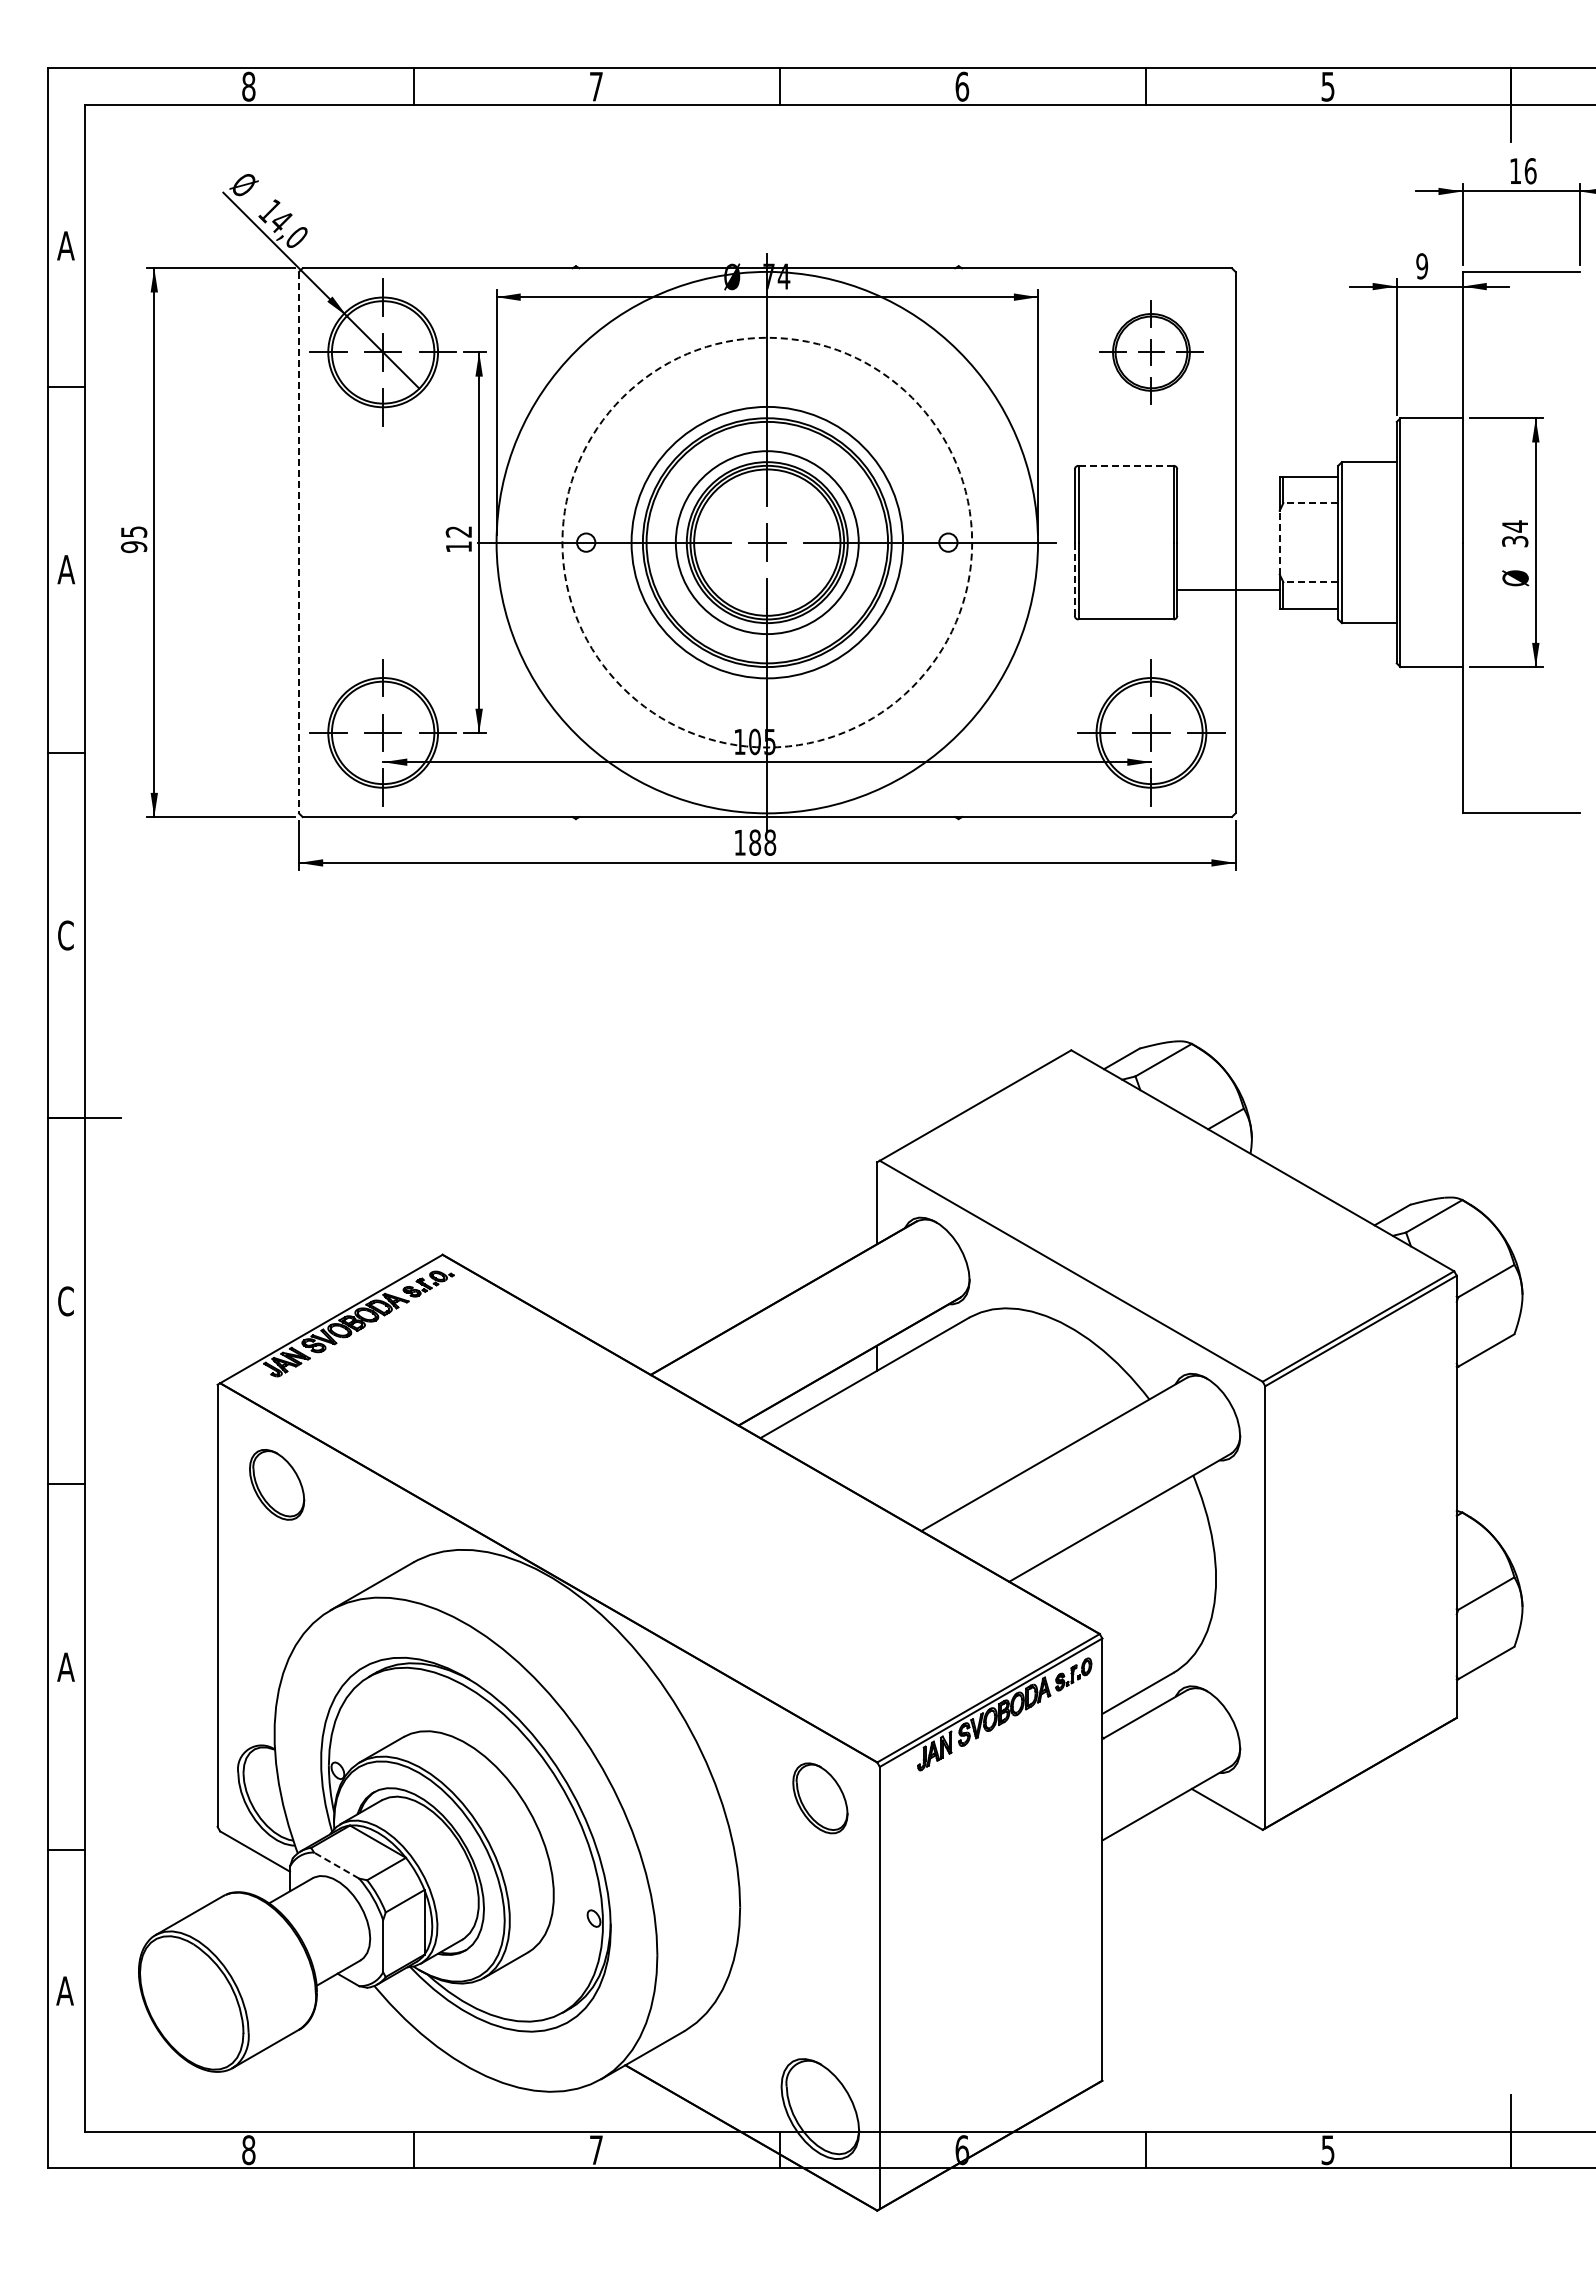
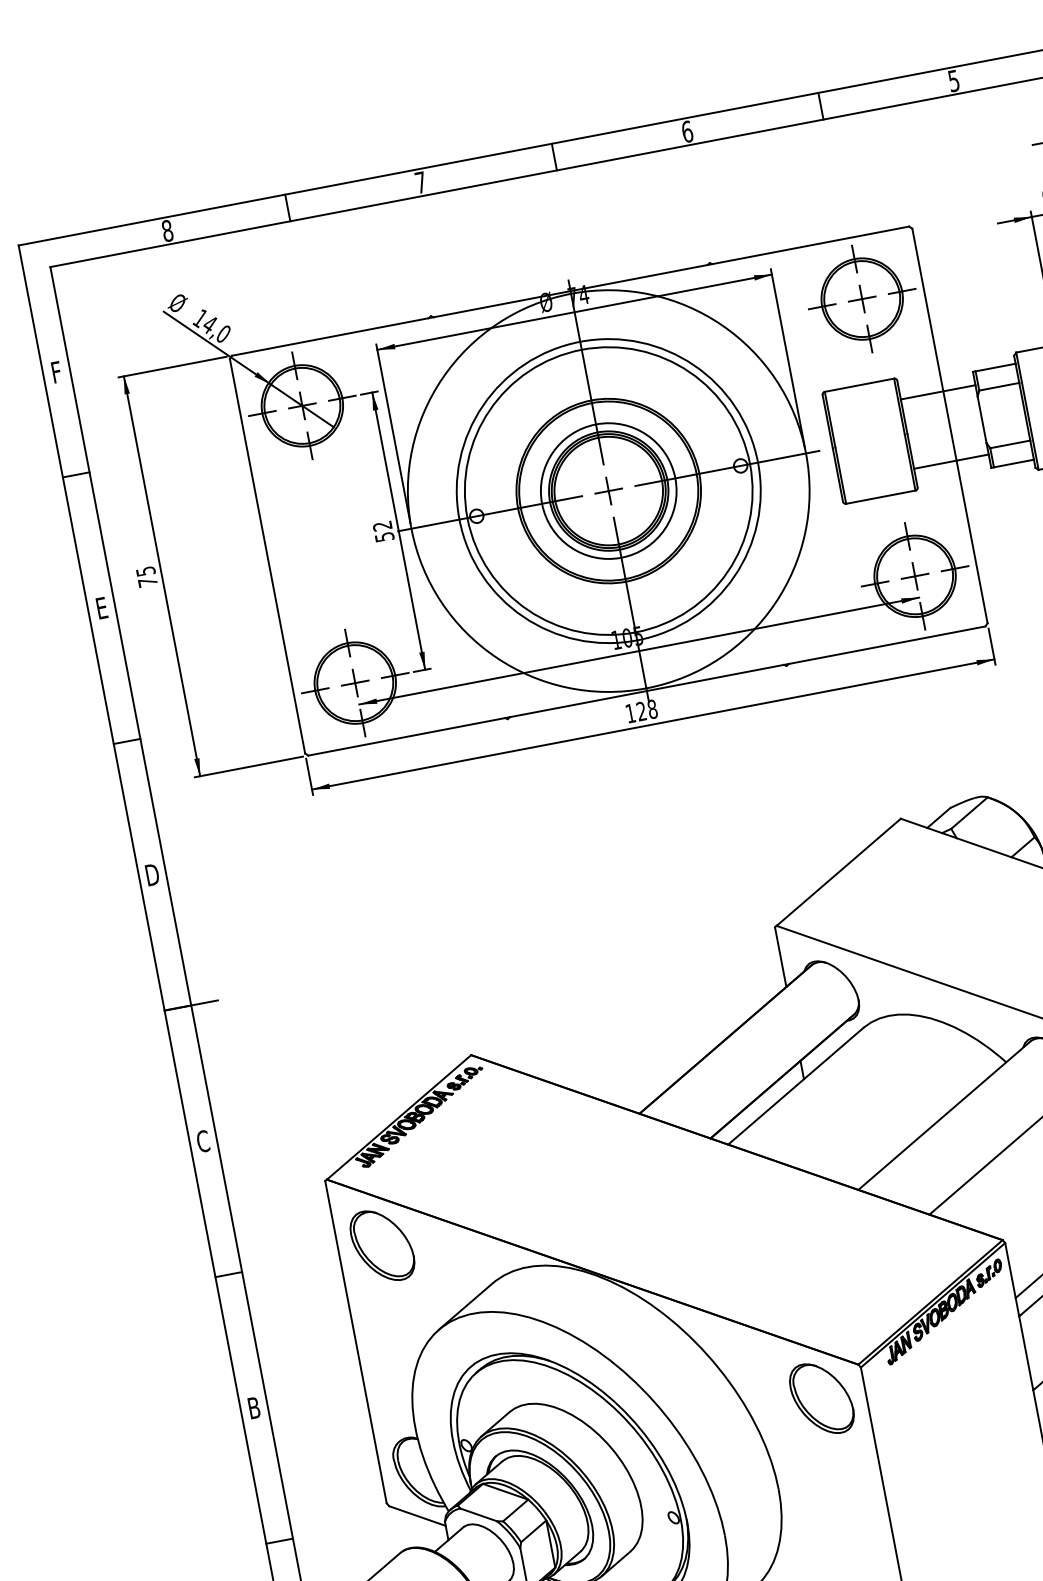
text: (65, 245) -> (56, 372), A -> F
part: (1151, 352) -> (862, 299), size x1.43
line: (1126, 465) -> (859, 384), dashed -> solid
line: (1228, 495) -> (938, 392), added
line: (1310, 503) -> (999, 387), dashed -> solid
line: (299, 542) -> (267, 556), dashed -> solid
circle: (767, 542) -> (608, 490), dashed -> solid
circle: (767, 542) -> (608, 490), size x1.43
line: (1279, 542) -> (981, 419), dashed -> solid
text: (459, 546) -> (384, 536), 12 -> 52
text: (133, 547) -> (147, 582), 95 -> 75
text: (66, 569) -> (101, 608), A -> E
line: (1074, 579) -> (837, 475), dashed -> solid
line: (1310, 582) -> (1010, 444), dashed -> solid
text: (755, 842) -> (641, 711), 188 -> 128
text: (66, 935) -> (152, 874), C -> D
part: (276, 1484) -> (382, 1245), size x1.43
text: (65, 1666) -> (253, 1407), A -> B
part: (820, 1798) -> (822, 1398), size x1.43
line: (336, 1865) -> (478, 1514), dashed -> solid

